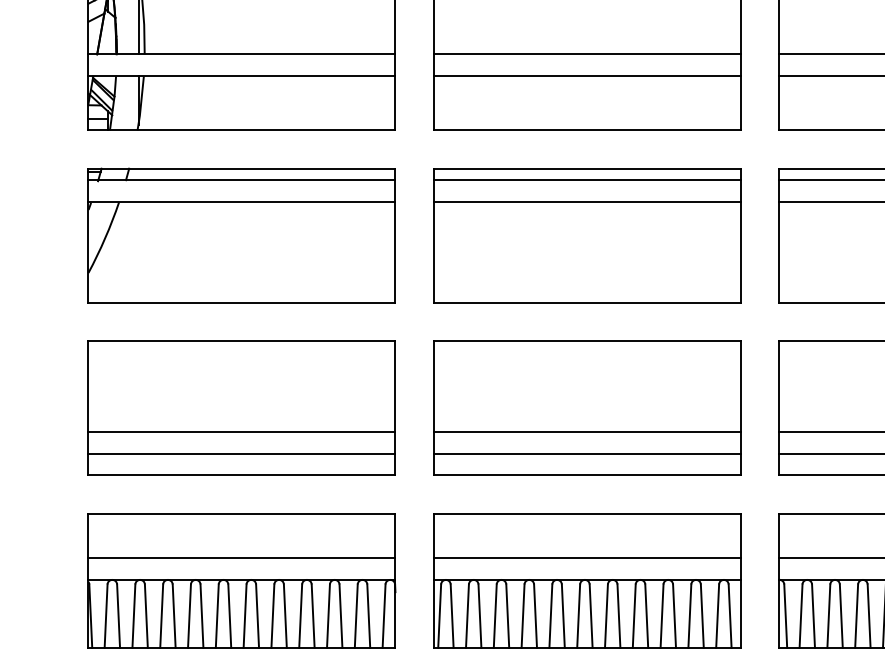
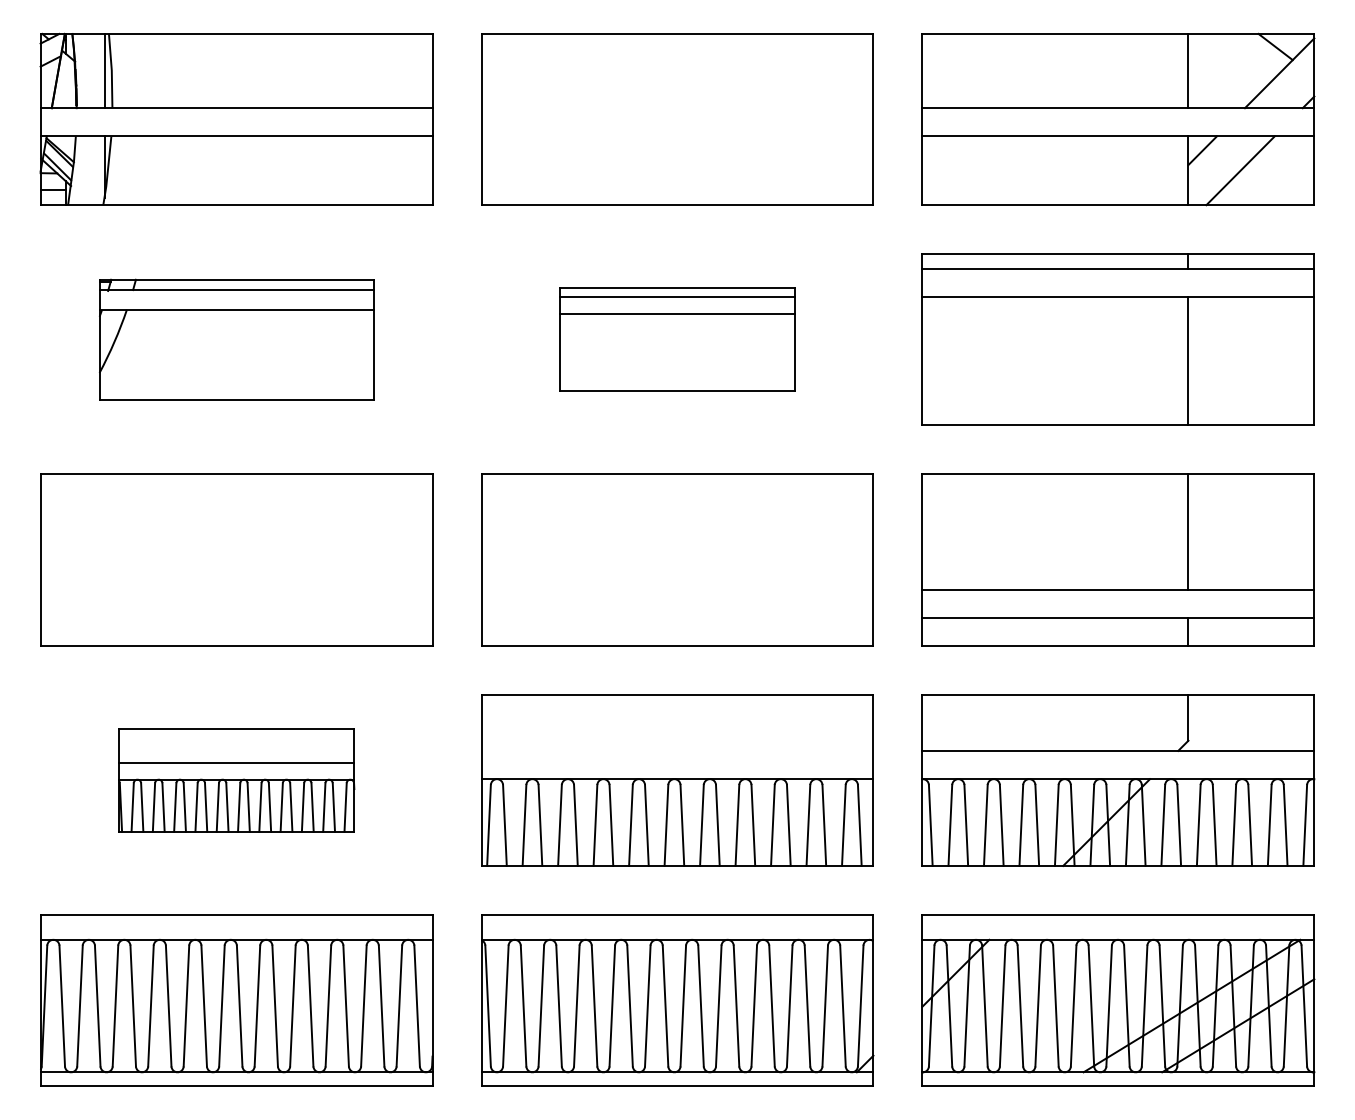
line: (587, 54) -> (677, 108), removed
line: (587, 76) -> (677, 136), removed
part: (241, 235) -> (236, 339), size x0.7
part: (587, 235) -> (677, 339), size x0.6
line: (241, 432) -> (236, 590), removed
line: (587, 432) -> (677, 590), removed
line: (241, 454) -> (236, 618), removed
line: (587, 454) -> (677, 618), removed
line: (587, 557) -> (677, 750), removed
part: (241, 580) -> (236, 780), size x0.6

